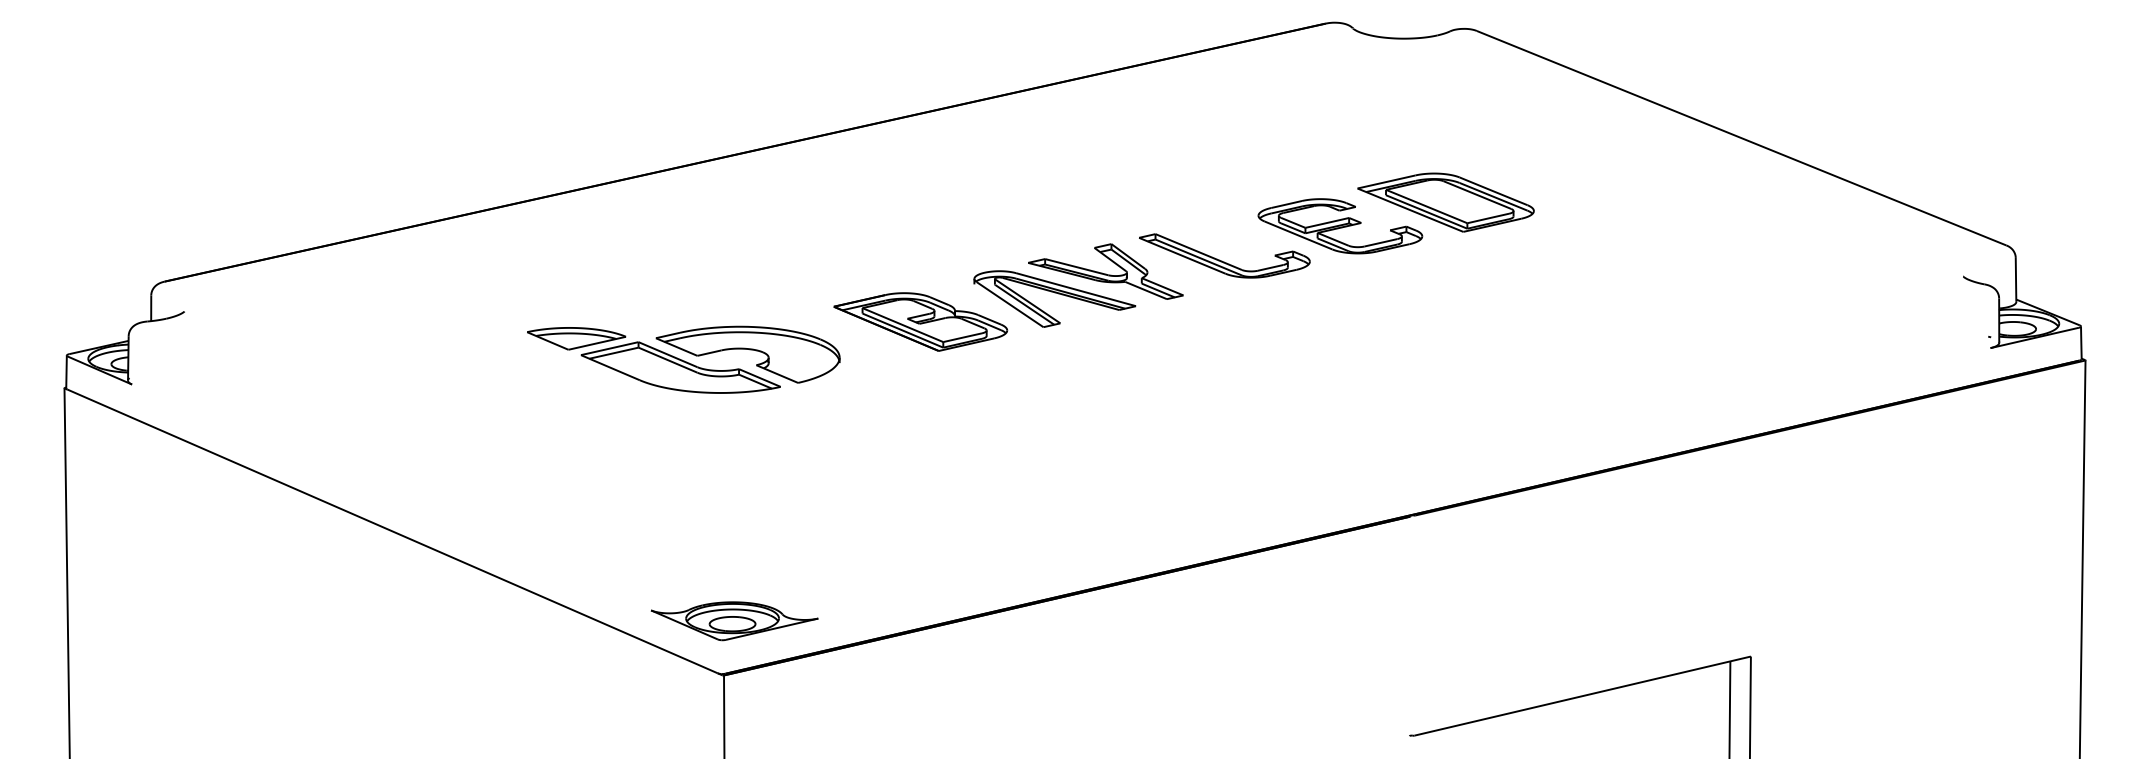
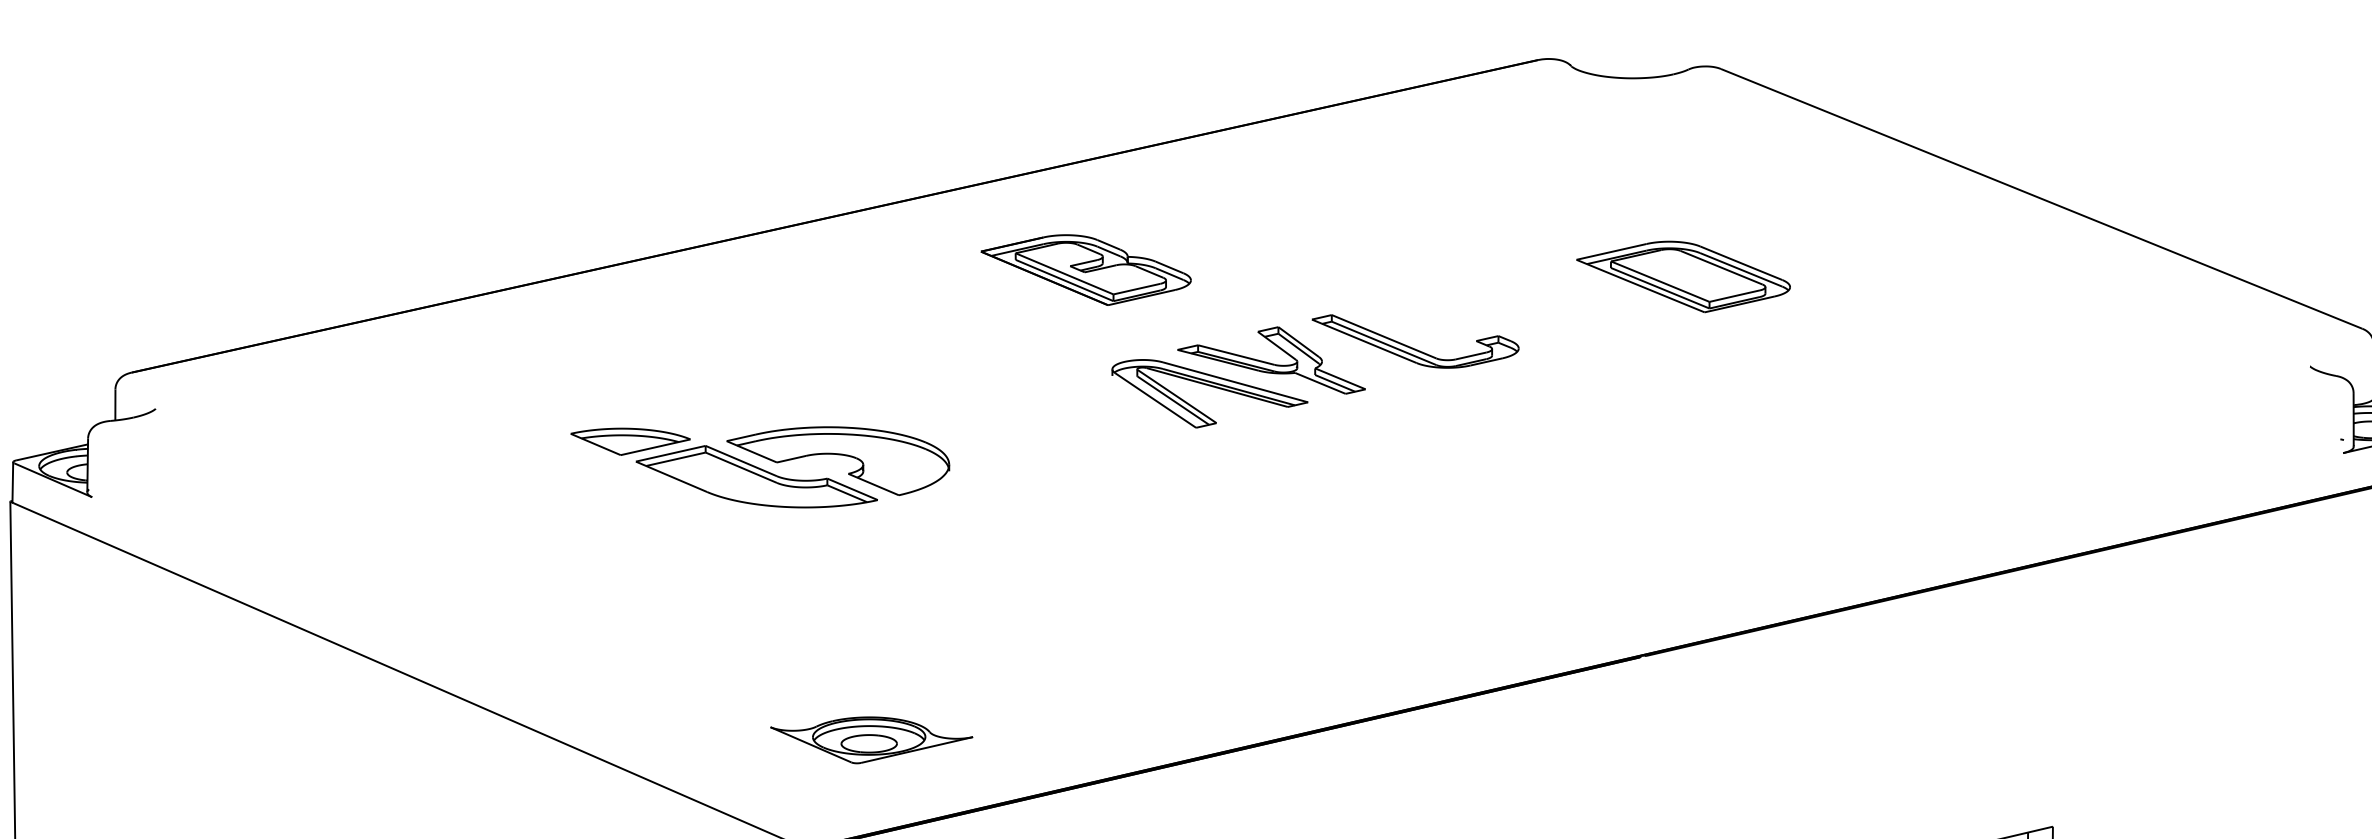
part: (1340, 226) -> (1555, 305), removed
part: (920, 321) -> (1085, 269), moved
part: (734, 621) -> (871, 740), moved

